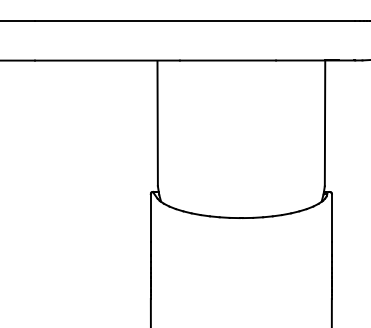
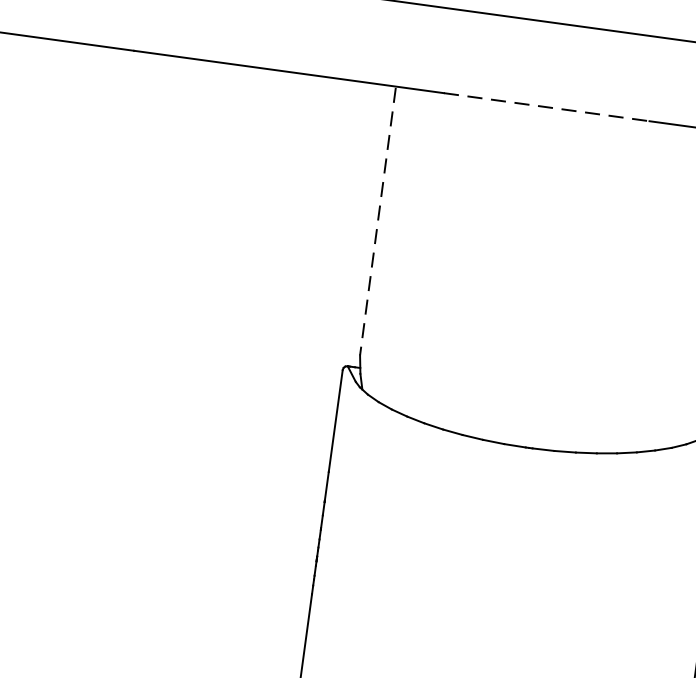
line: (228, 60) -> (547, 107), solid -> dashed
line: (157, 123) -> (377, 221), solid -> dashed

